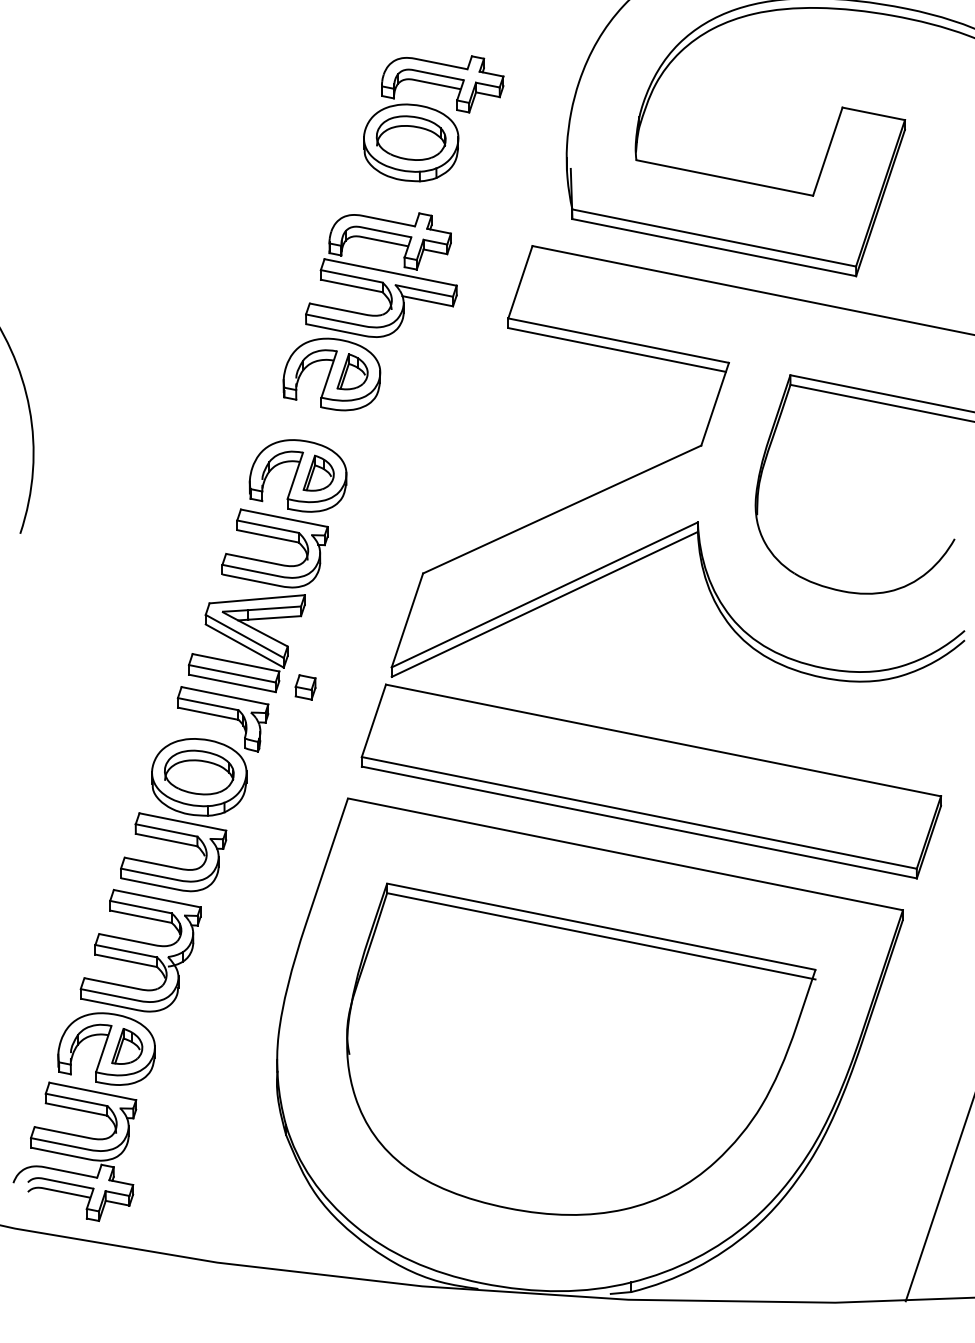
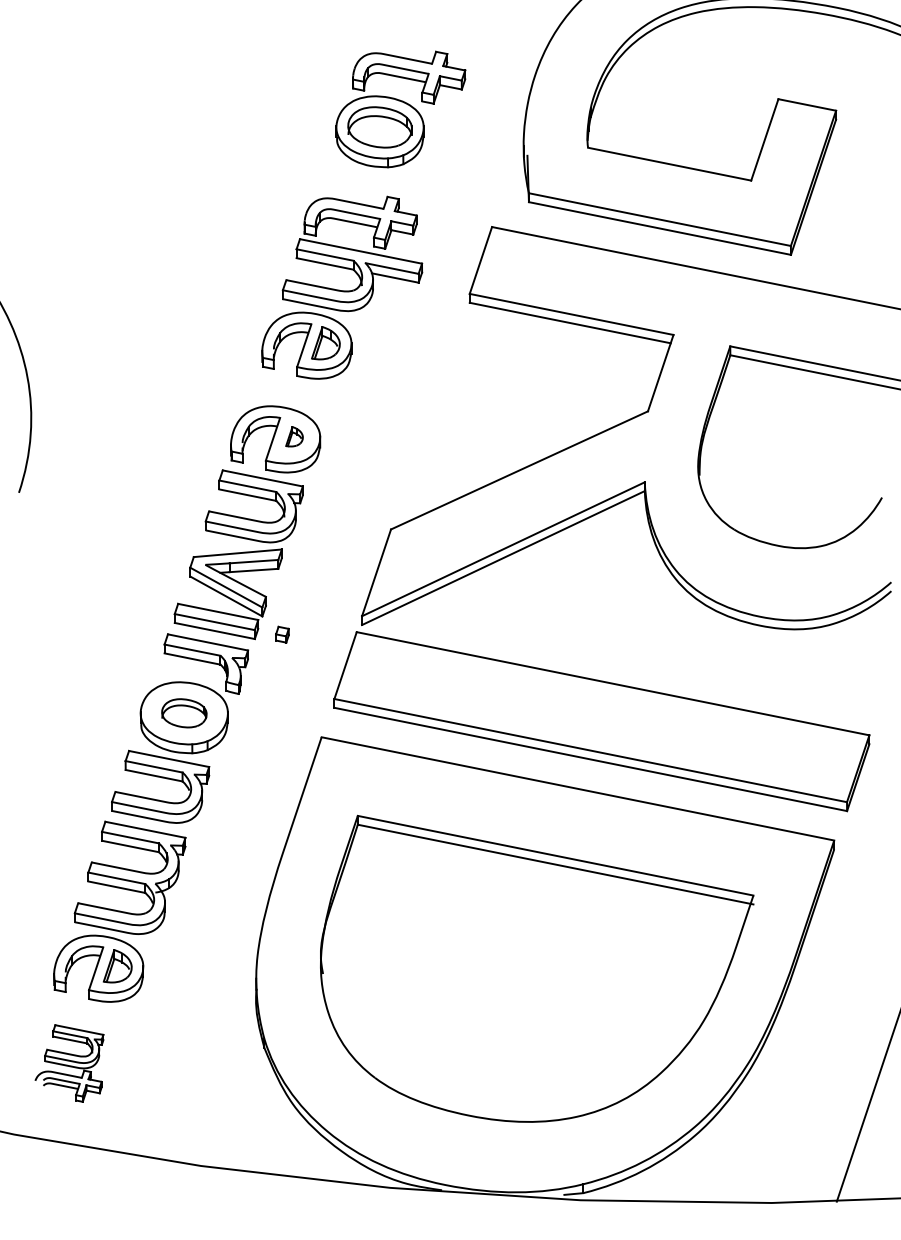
part: (318, 472) -> (294, 436), size x0.6
part: (305, 687) -> (282, 634), size x0.7
part: (199, 772) -> (184, 713), size x0.7
part: (74, 1151) -> (69, 1063), size x0.6

